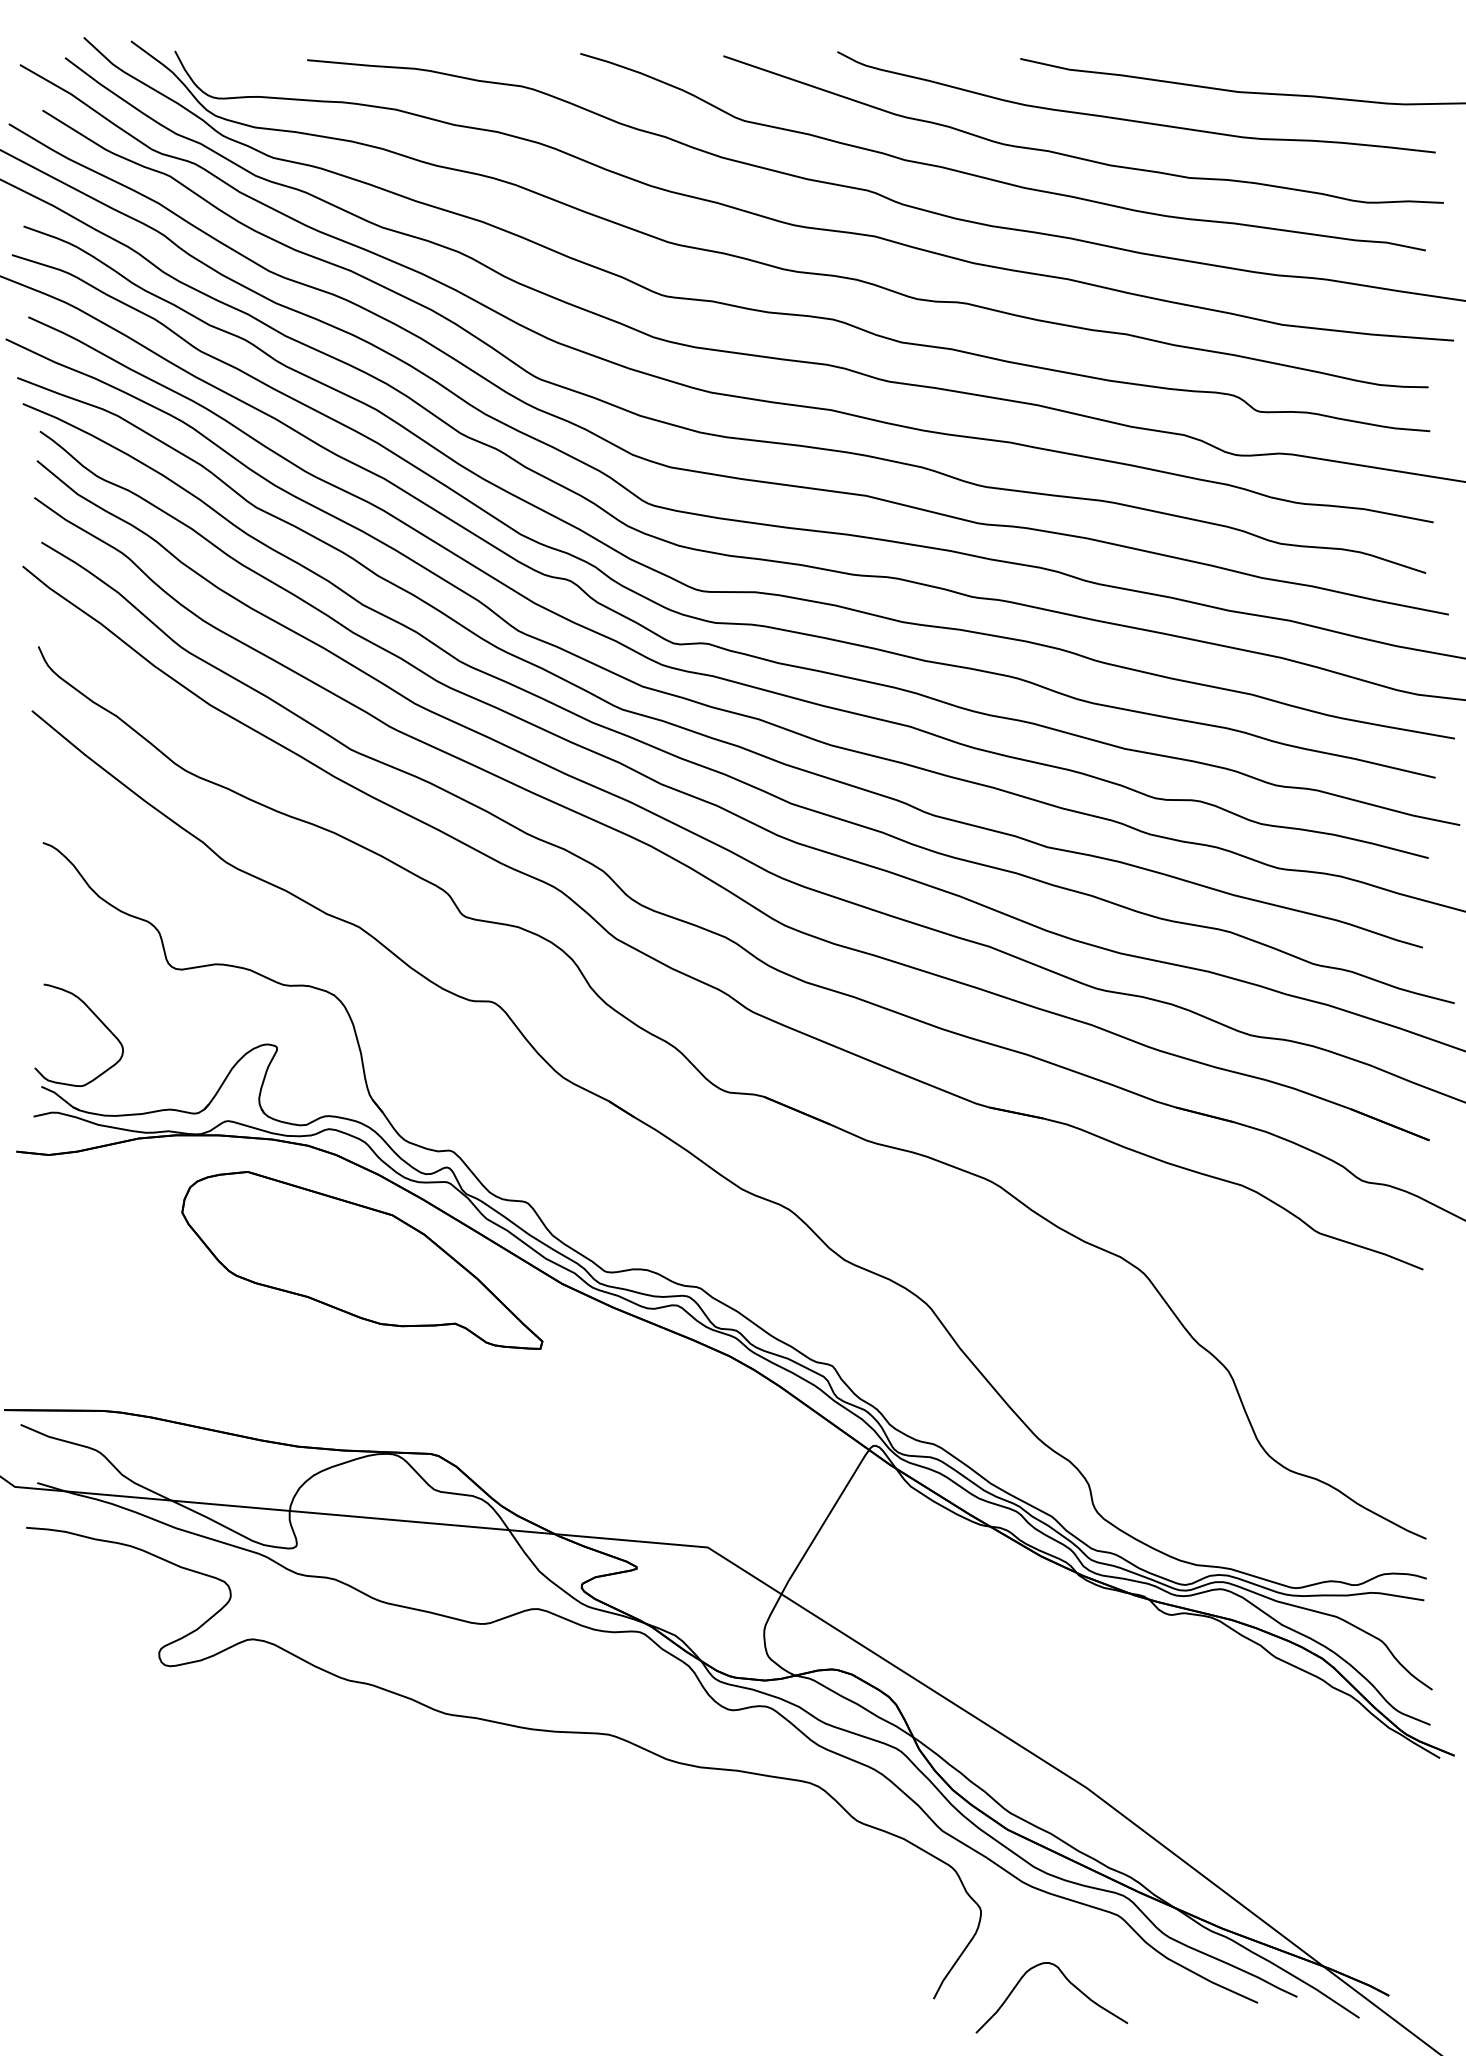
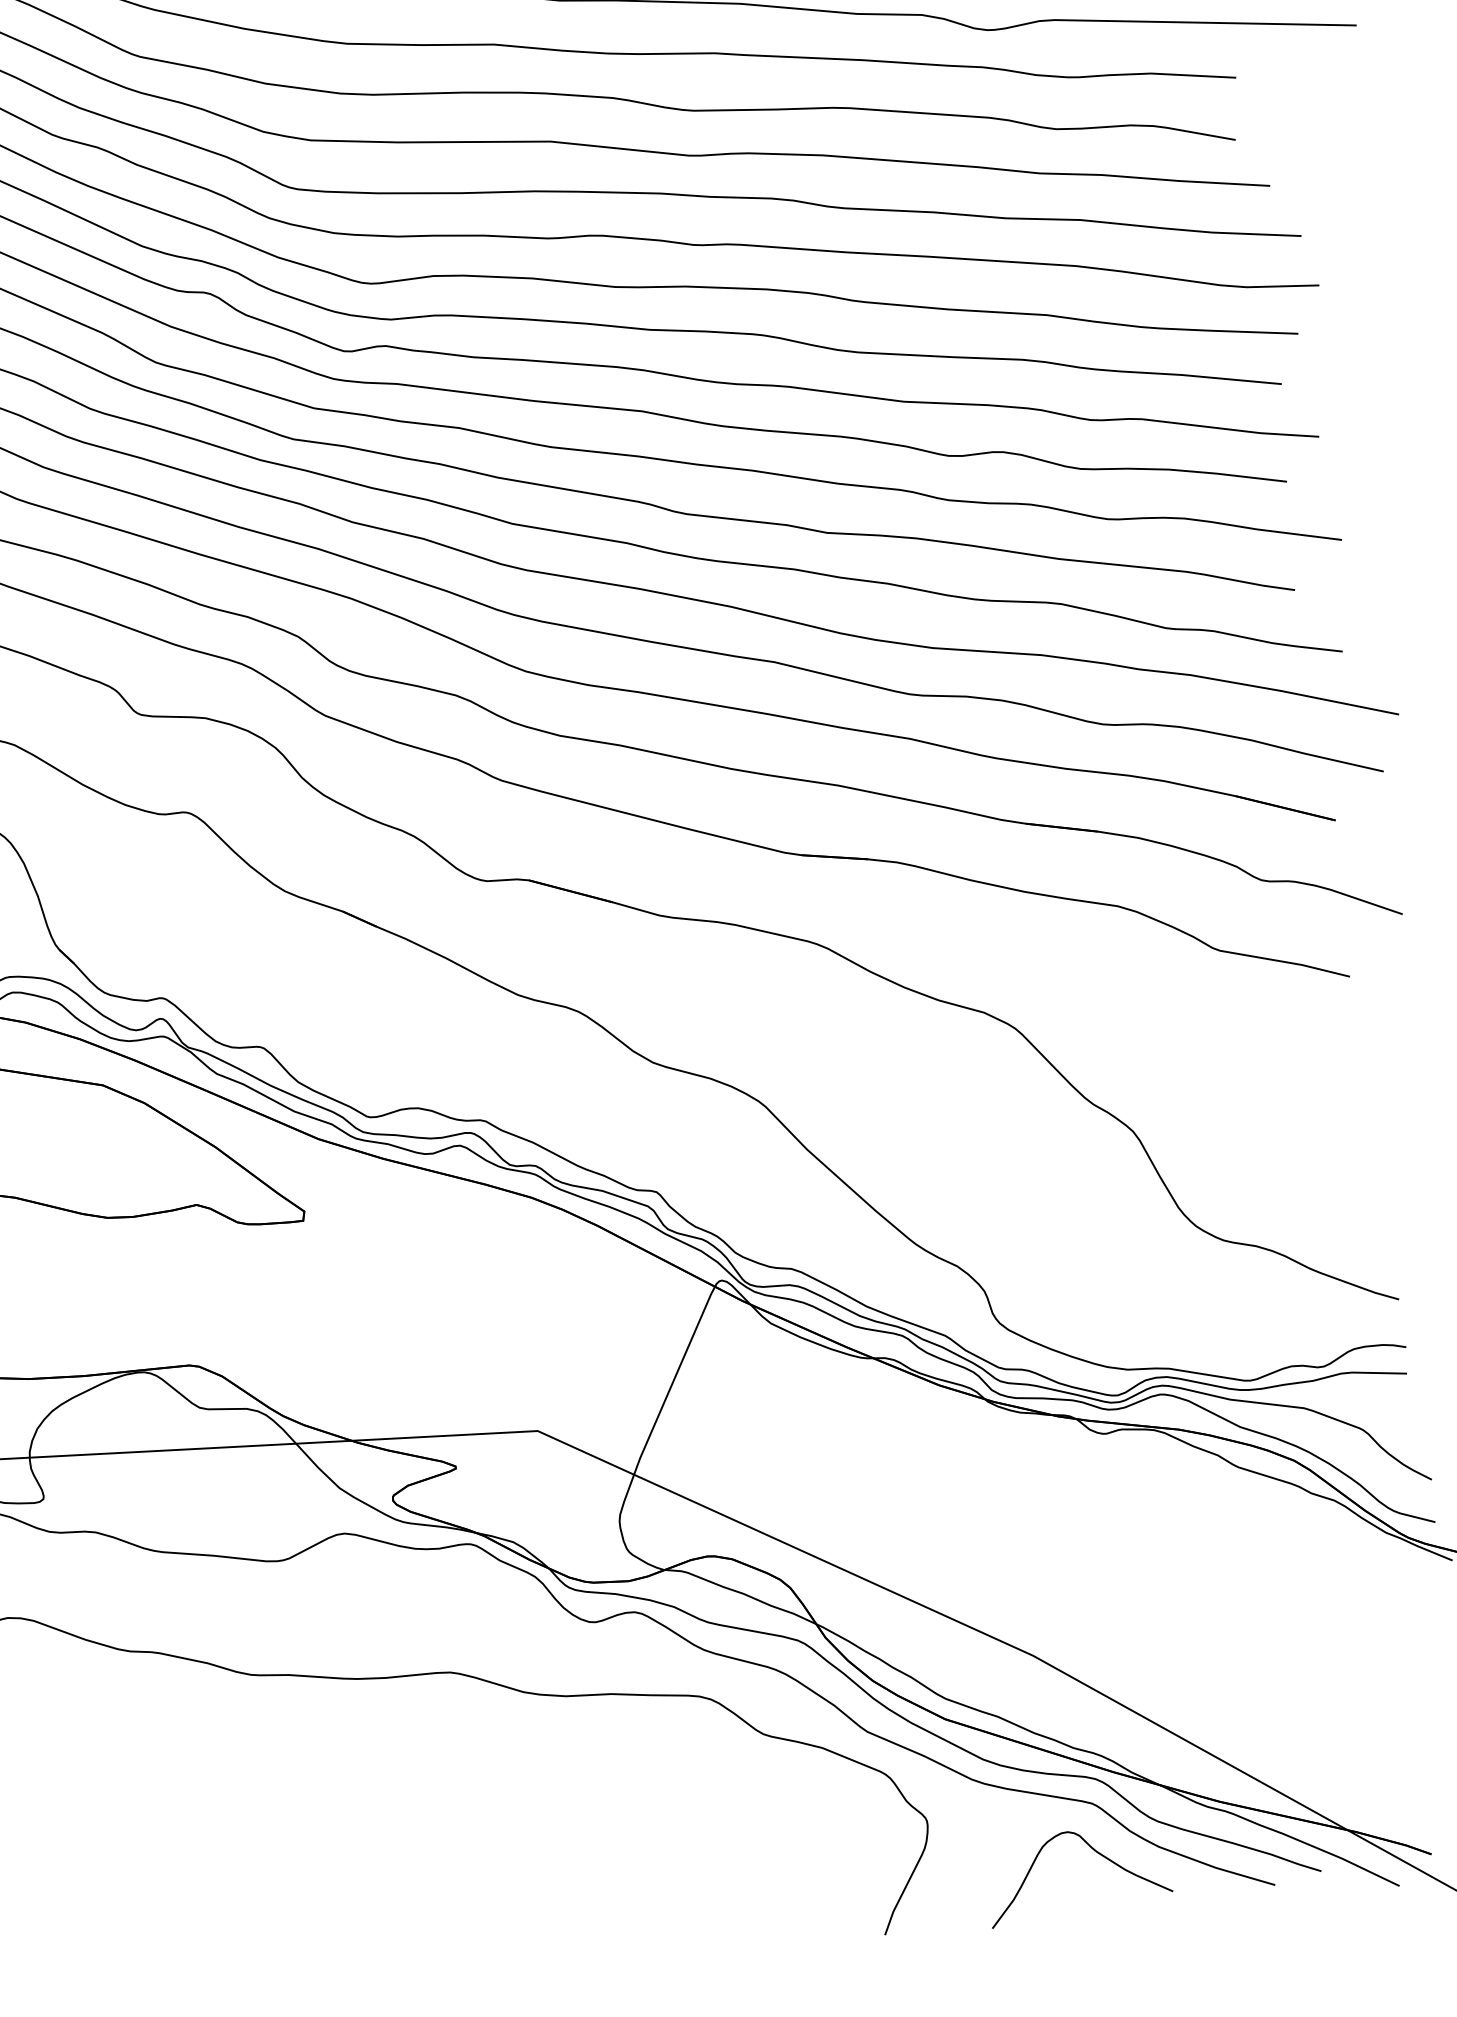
curve: (1069, 1983) -> (1096, 1853), moved

